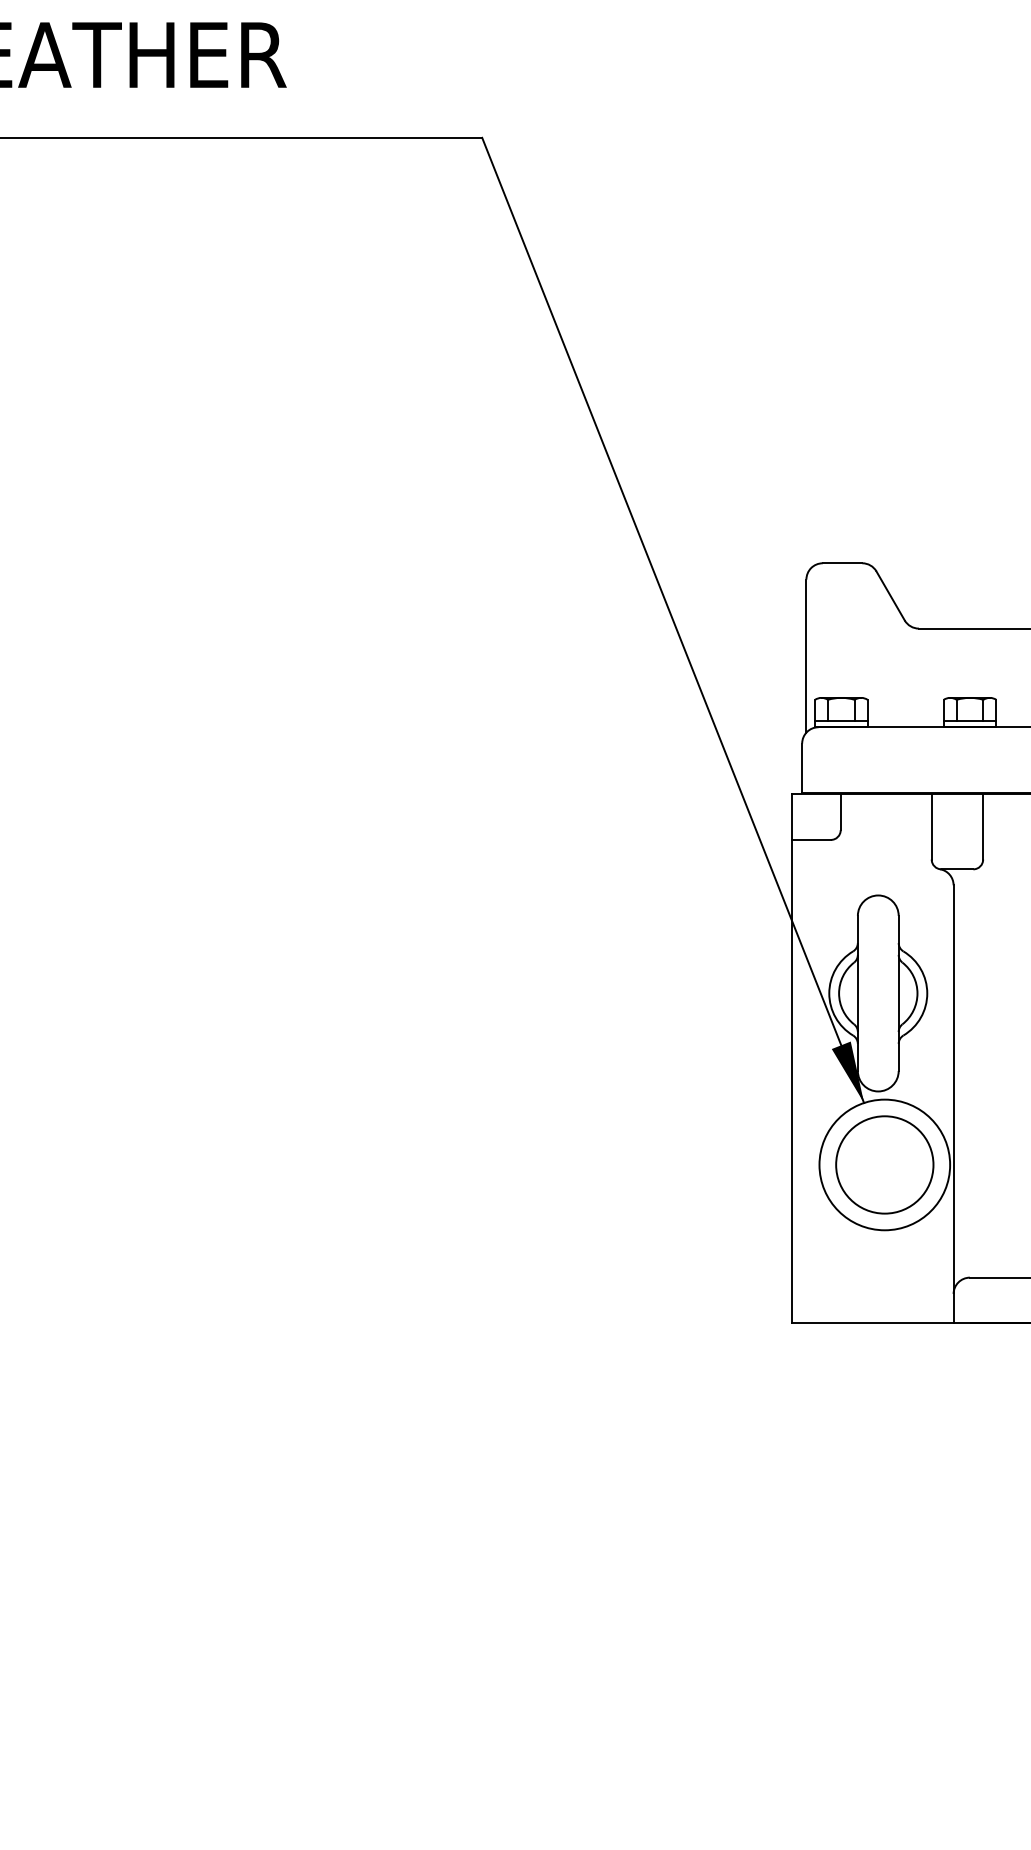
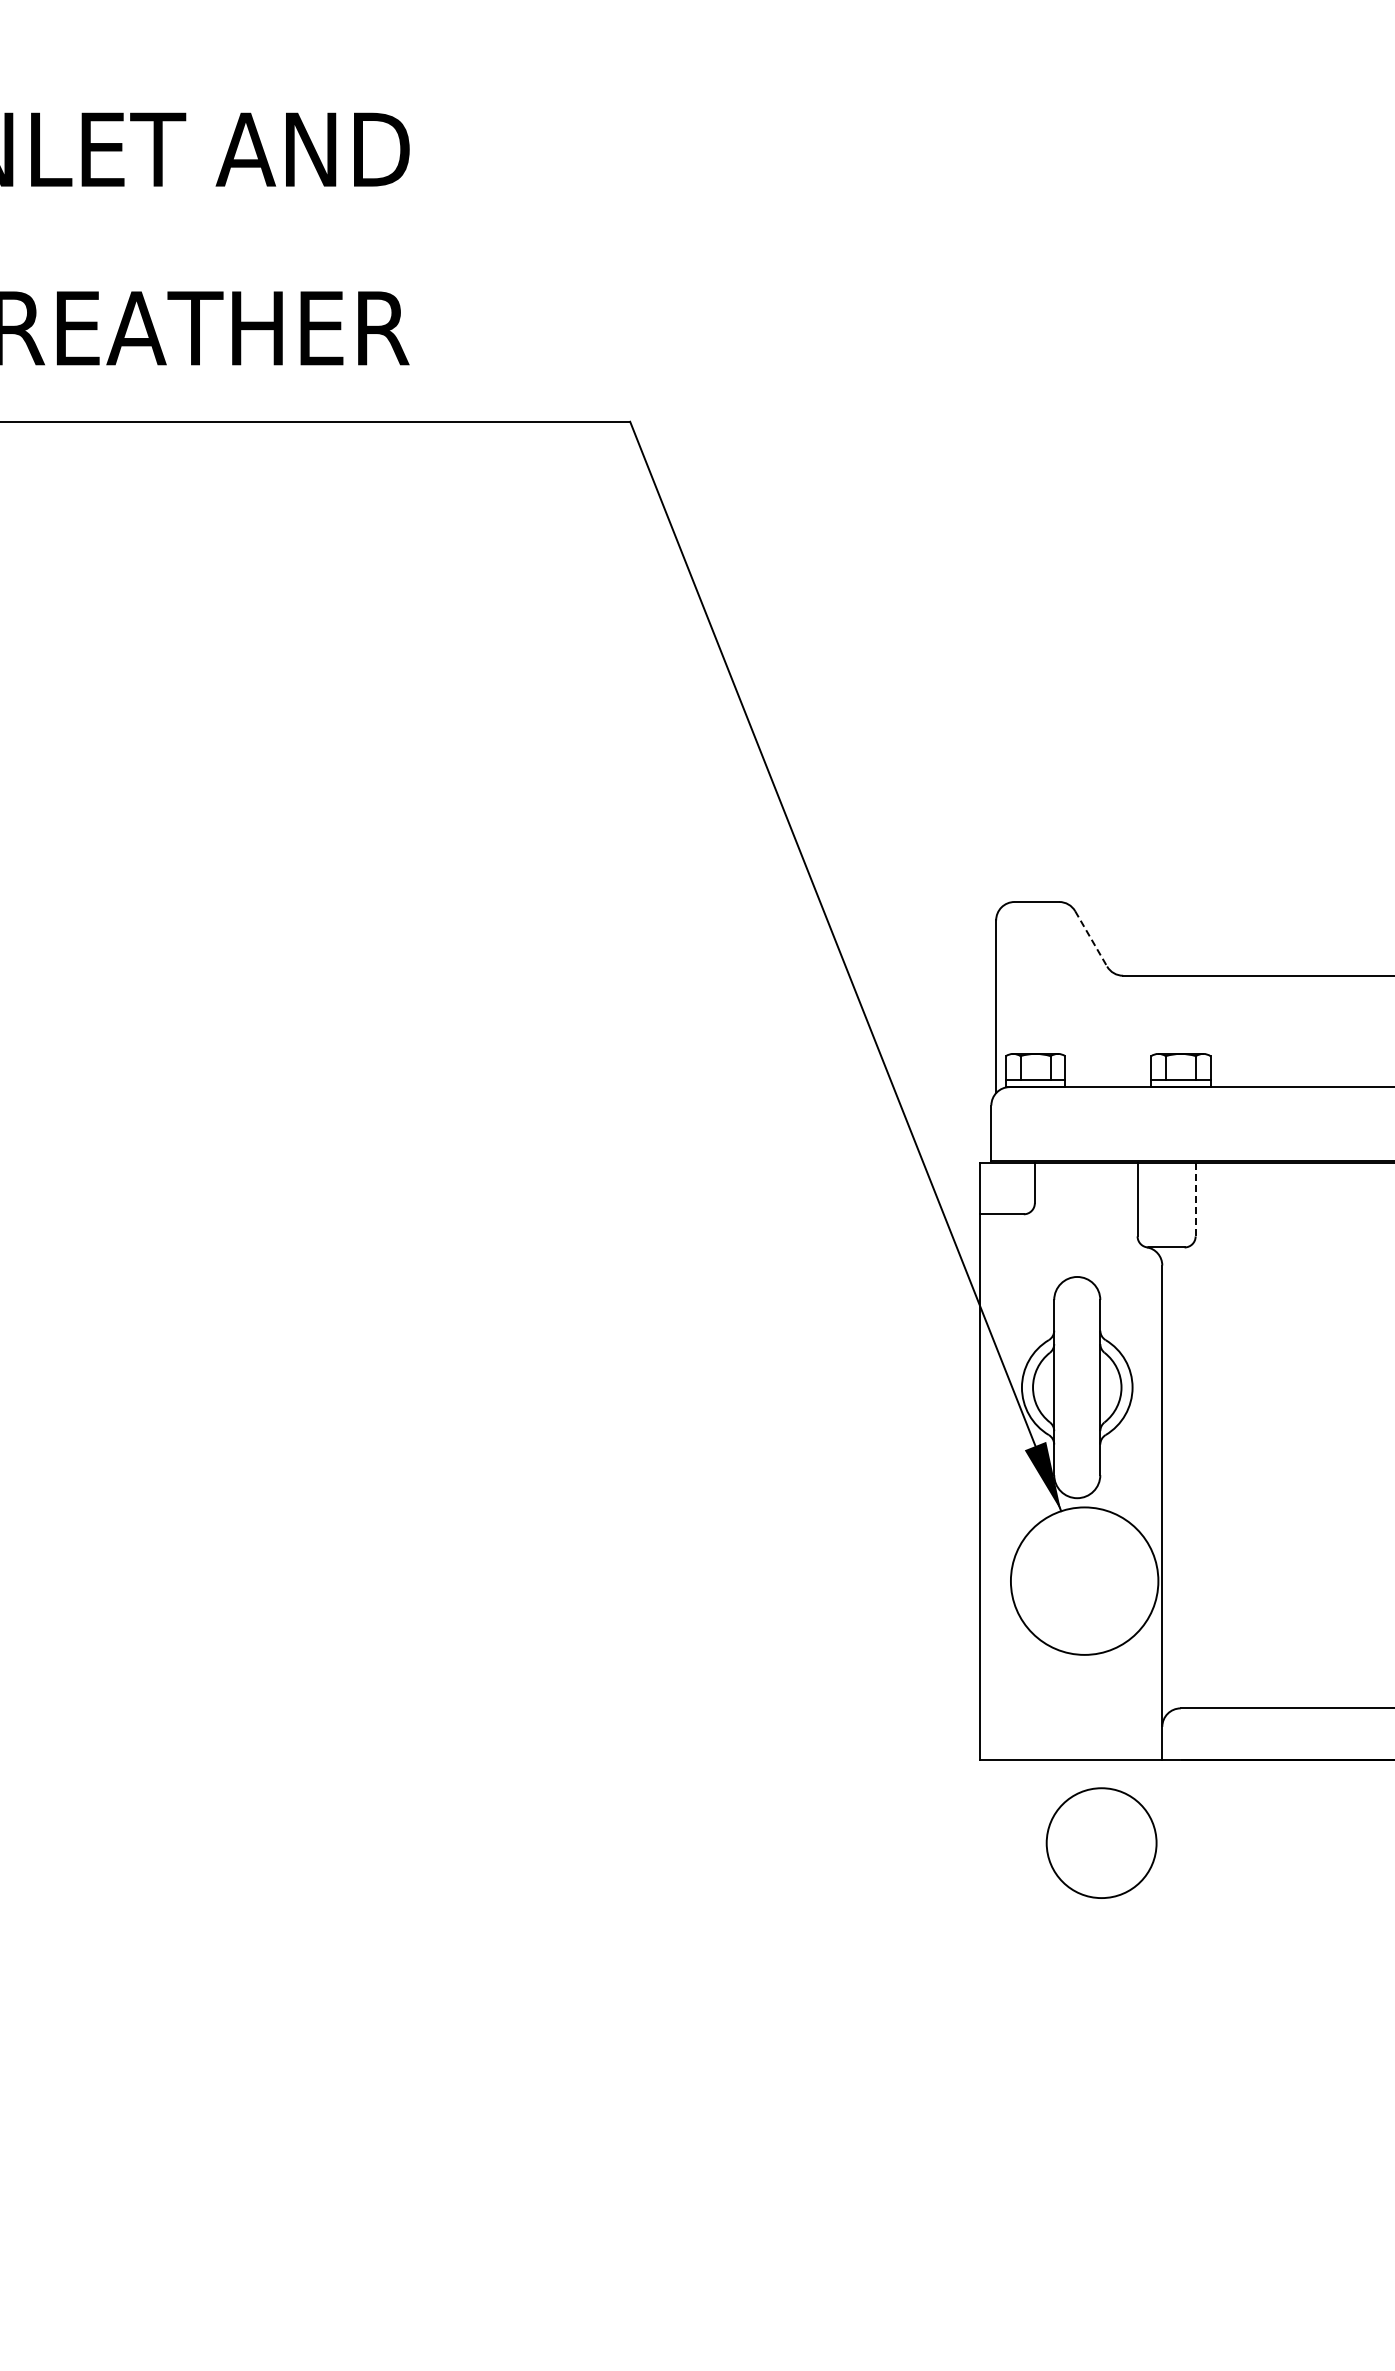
line: (890, 595) -> (1091, 938), solid -> dashed
line: (983, 826) -> (1195, 1199), solid -> dashed
circle: (884, 1164) -> (1101, 1842), moved

